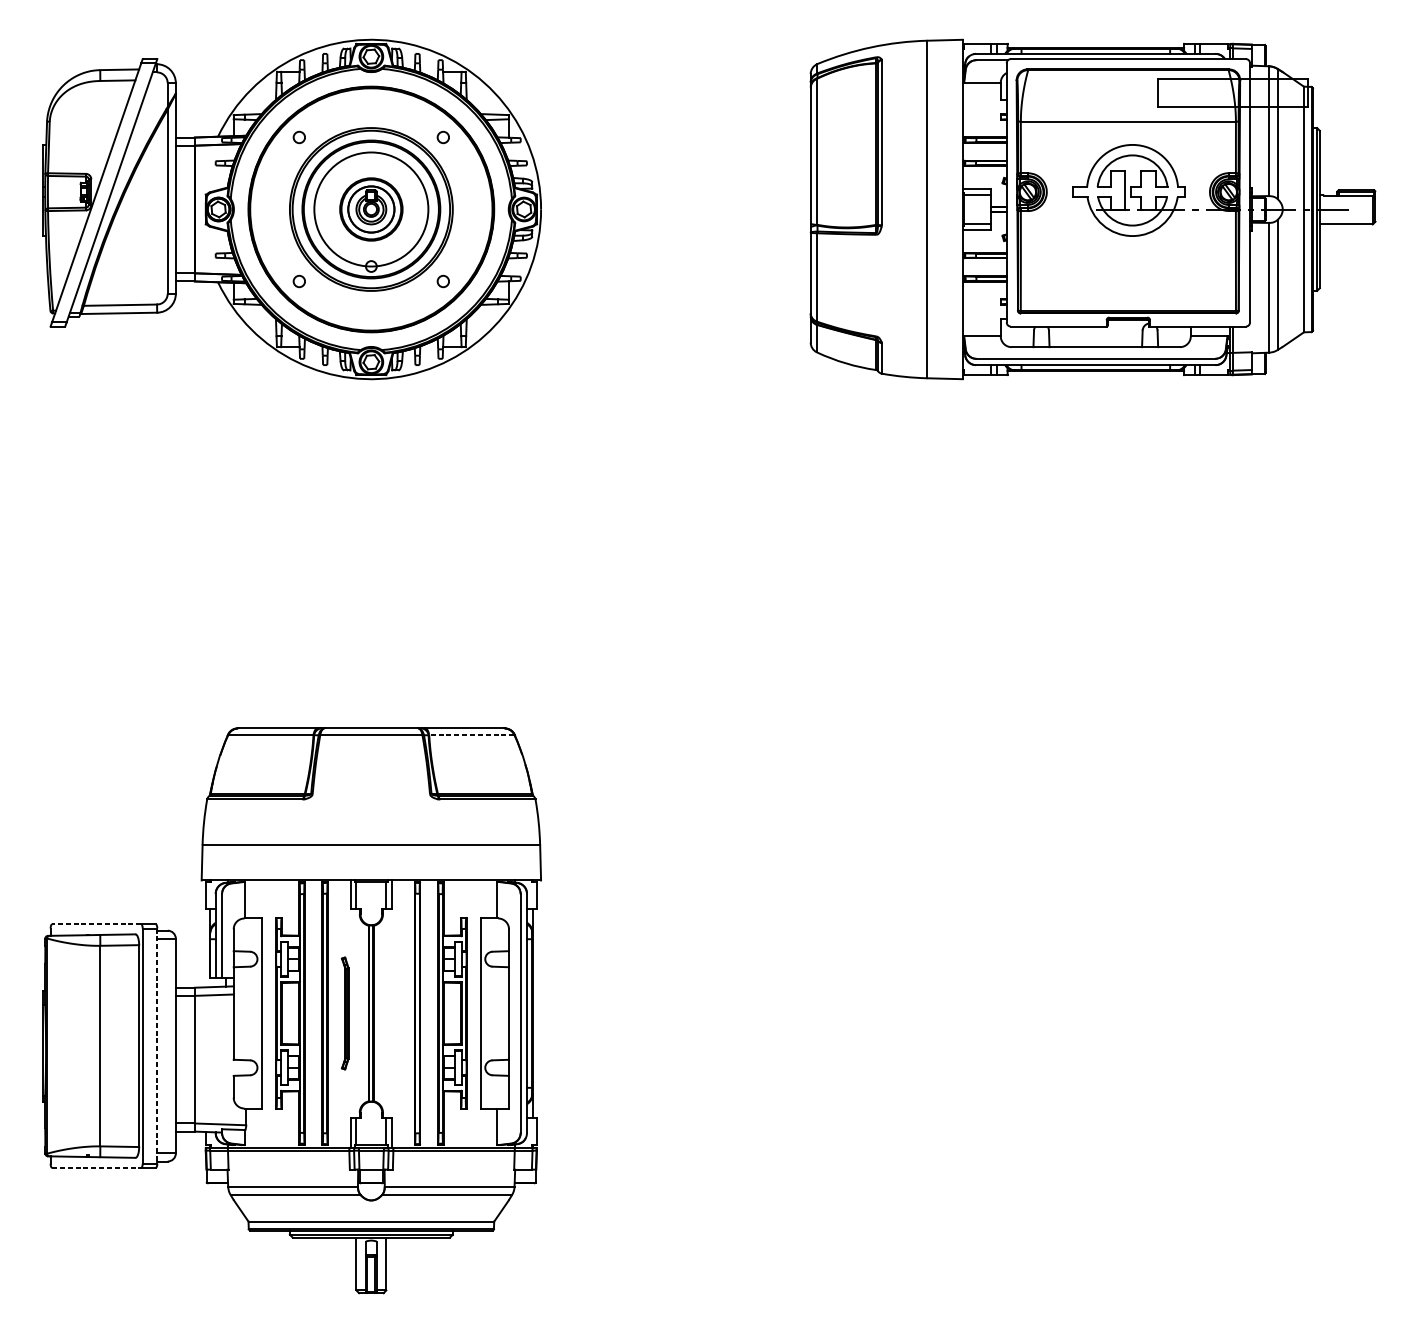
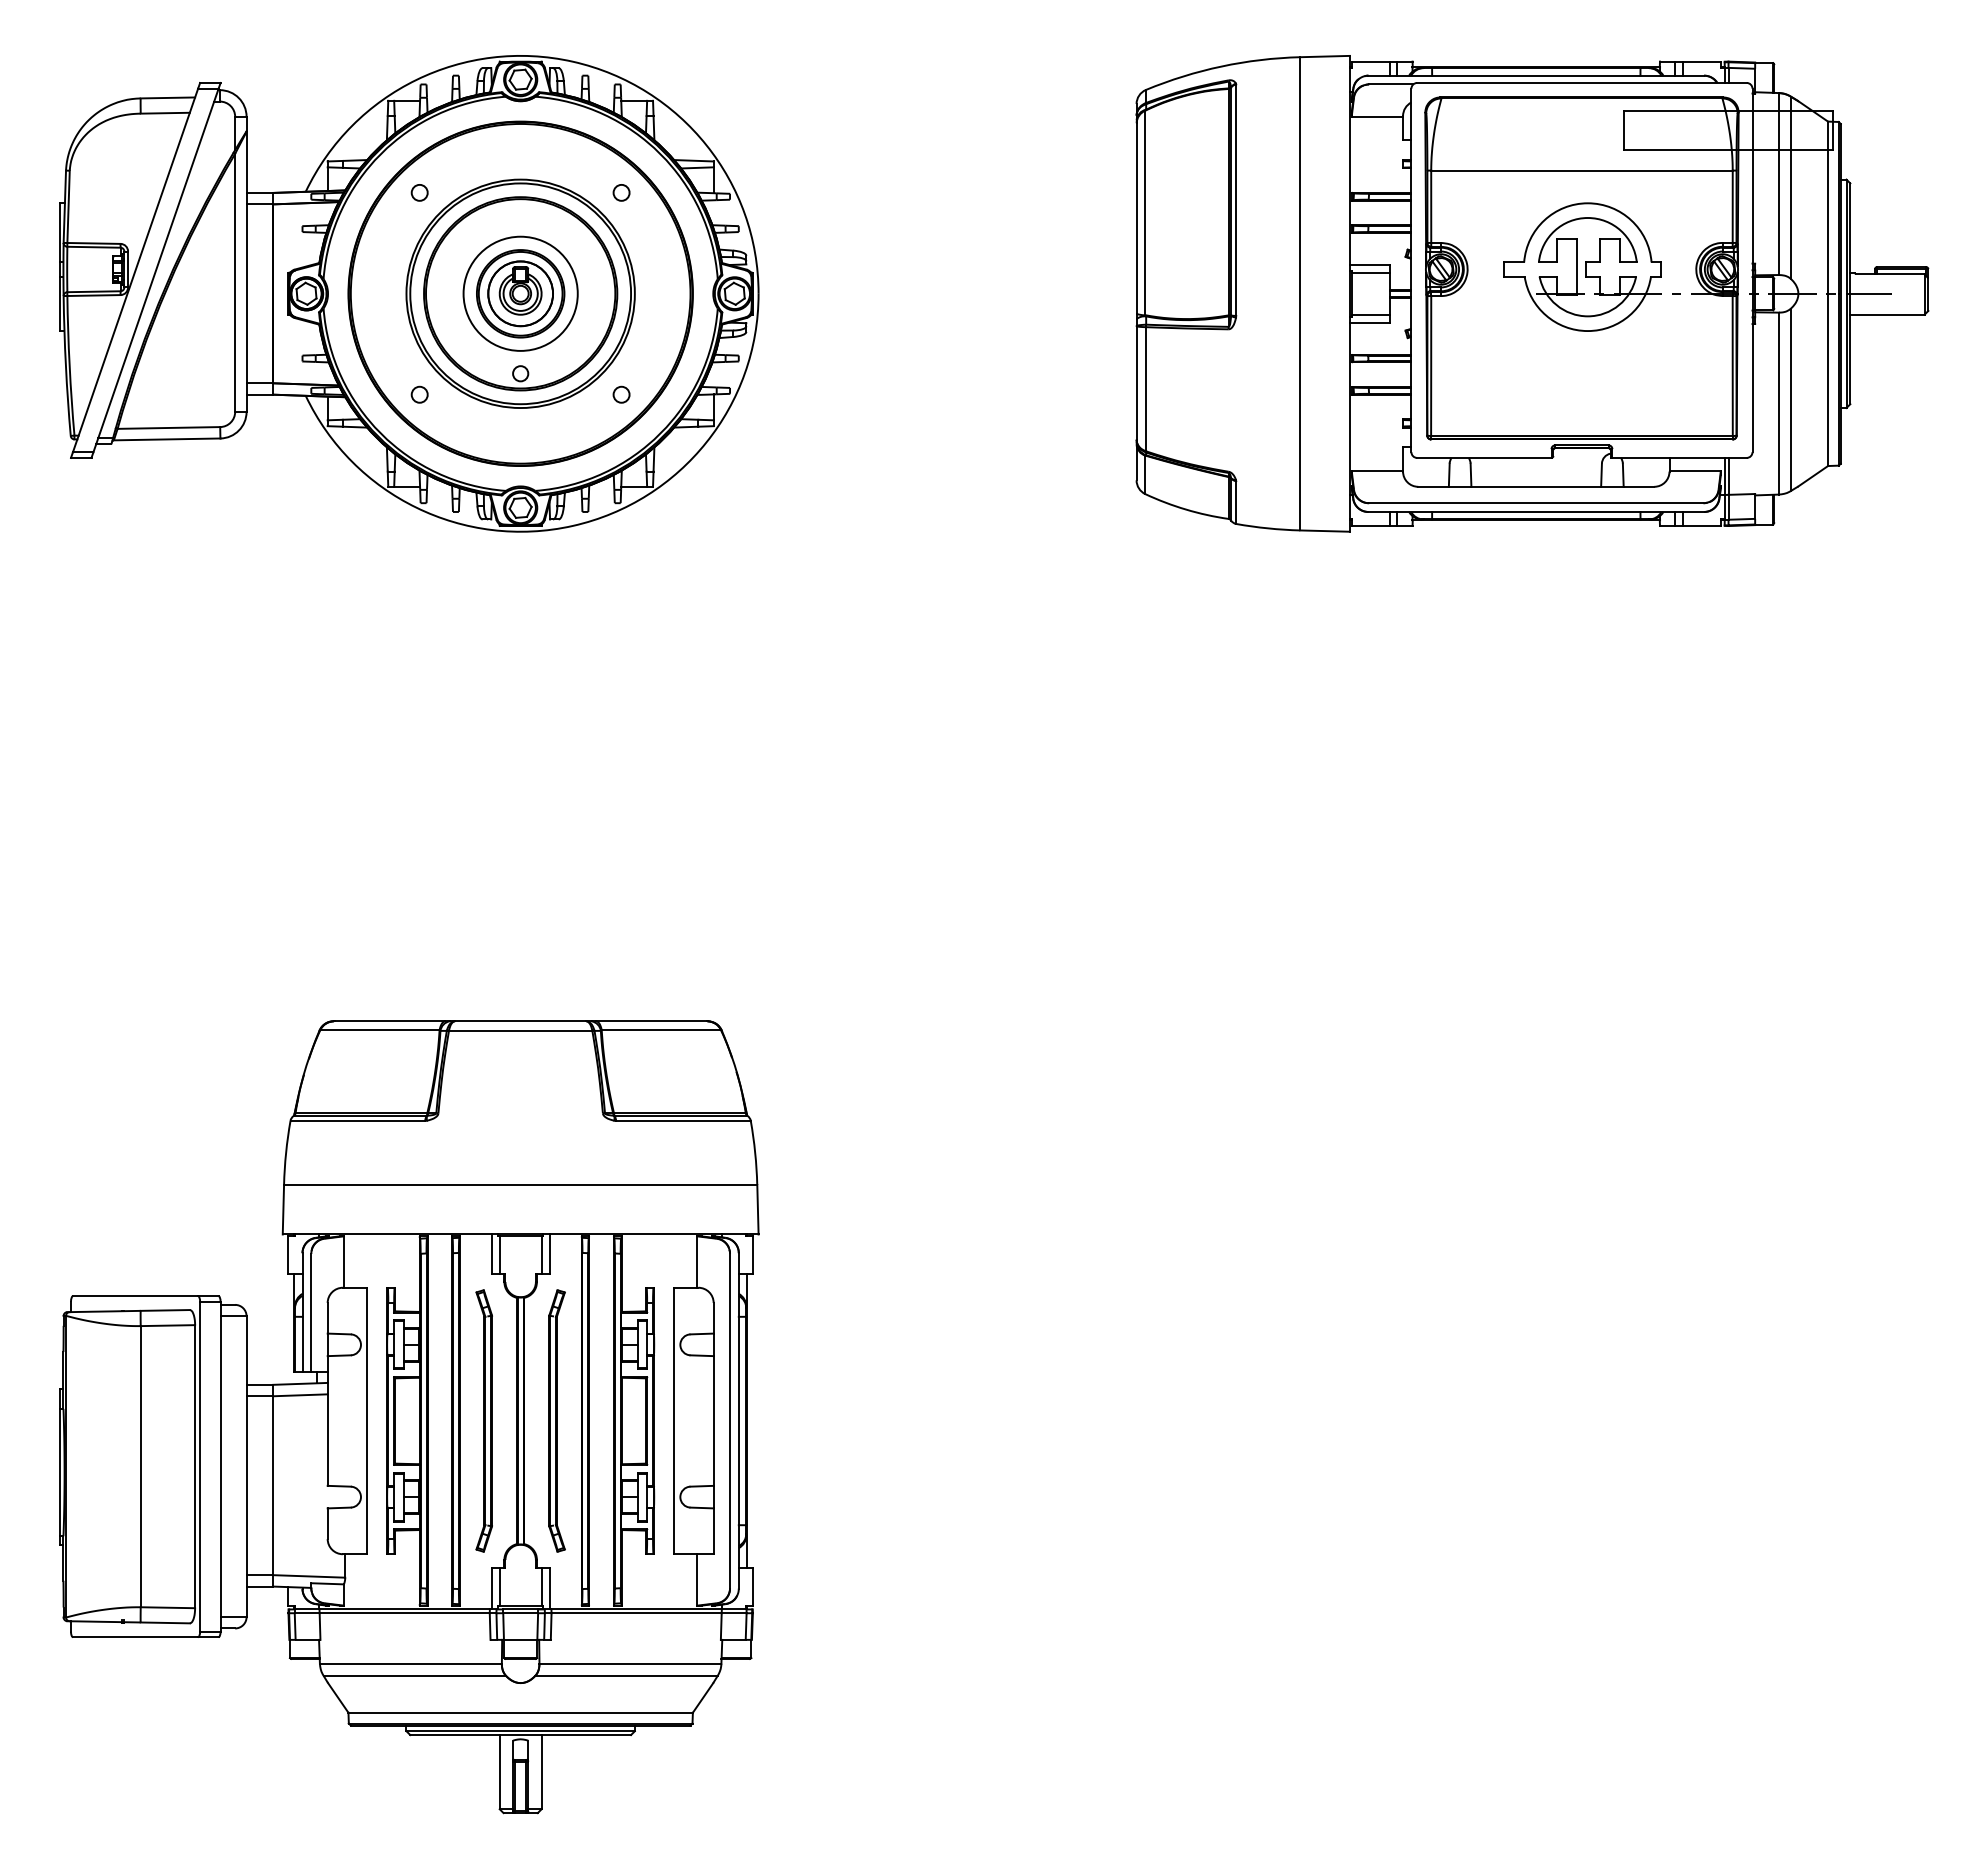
circle: (371, 209) -> (520, 293), size x0.71
line: (471, 734) -> (661, 1030), dashed -> solid
line: (96, 924) -> (135, 1296), dashed -> solid
part: (344, 1013) -> (483, 1420), size x1.67
part: (396, 1013) -> (556, 1420), added
line: (157, 1045) -> (220, 1466), dashed -> solid
line: (96, 1167) -> (135, 1637), dashed -> solid

